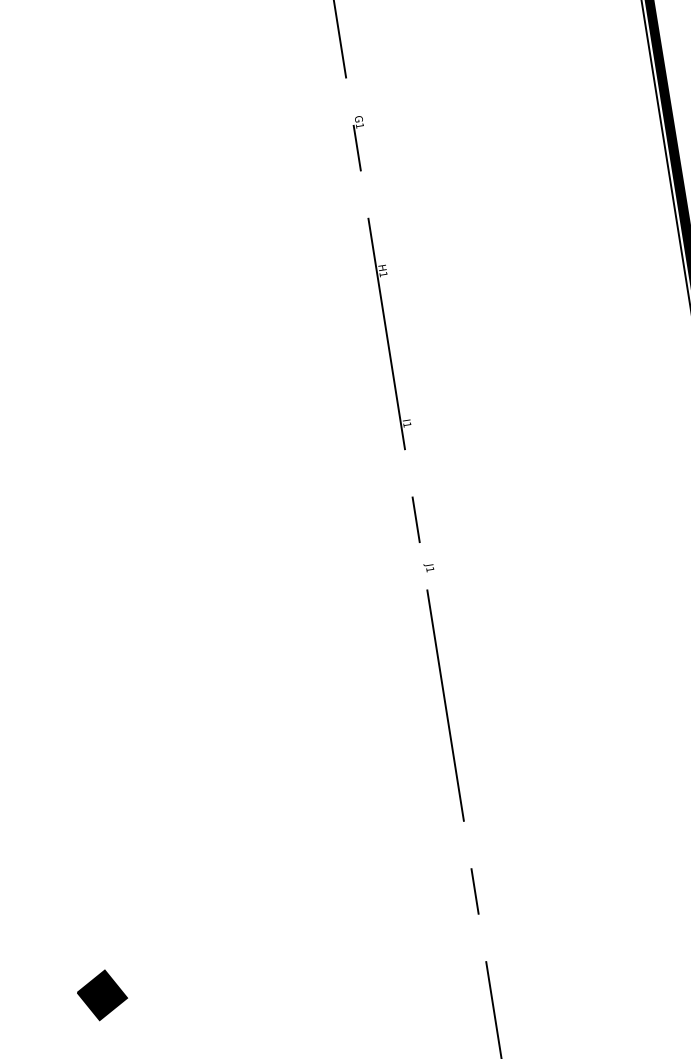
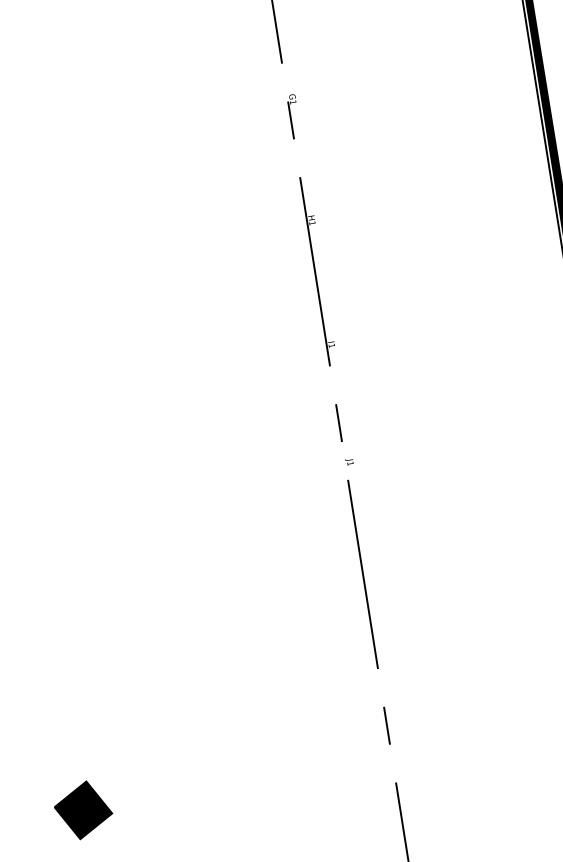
part: (102, 995) -> (83, 810), size x1.43

